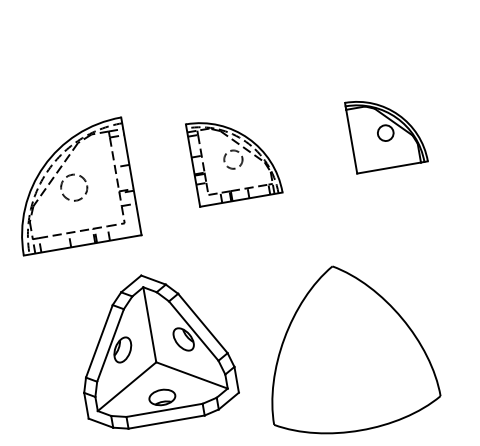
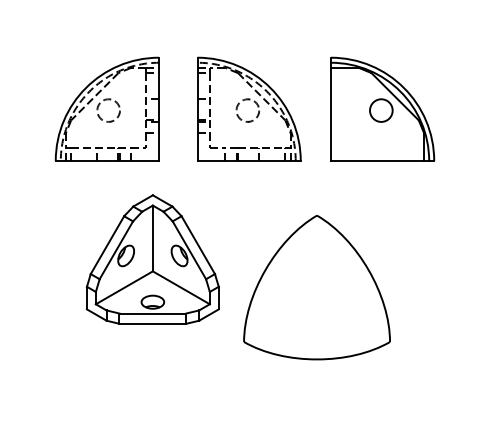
part: (386, 131) -> (382, 108), size x1.67
part: (234, 157) -> (249, 108), size x1.43

